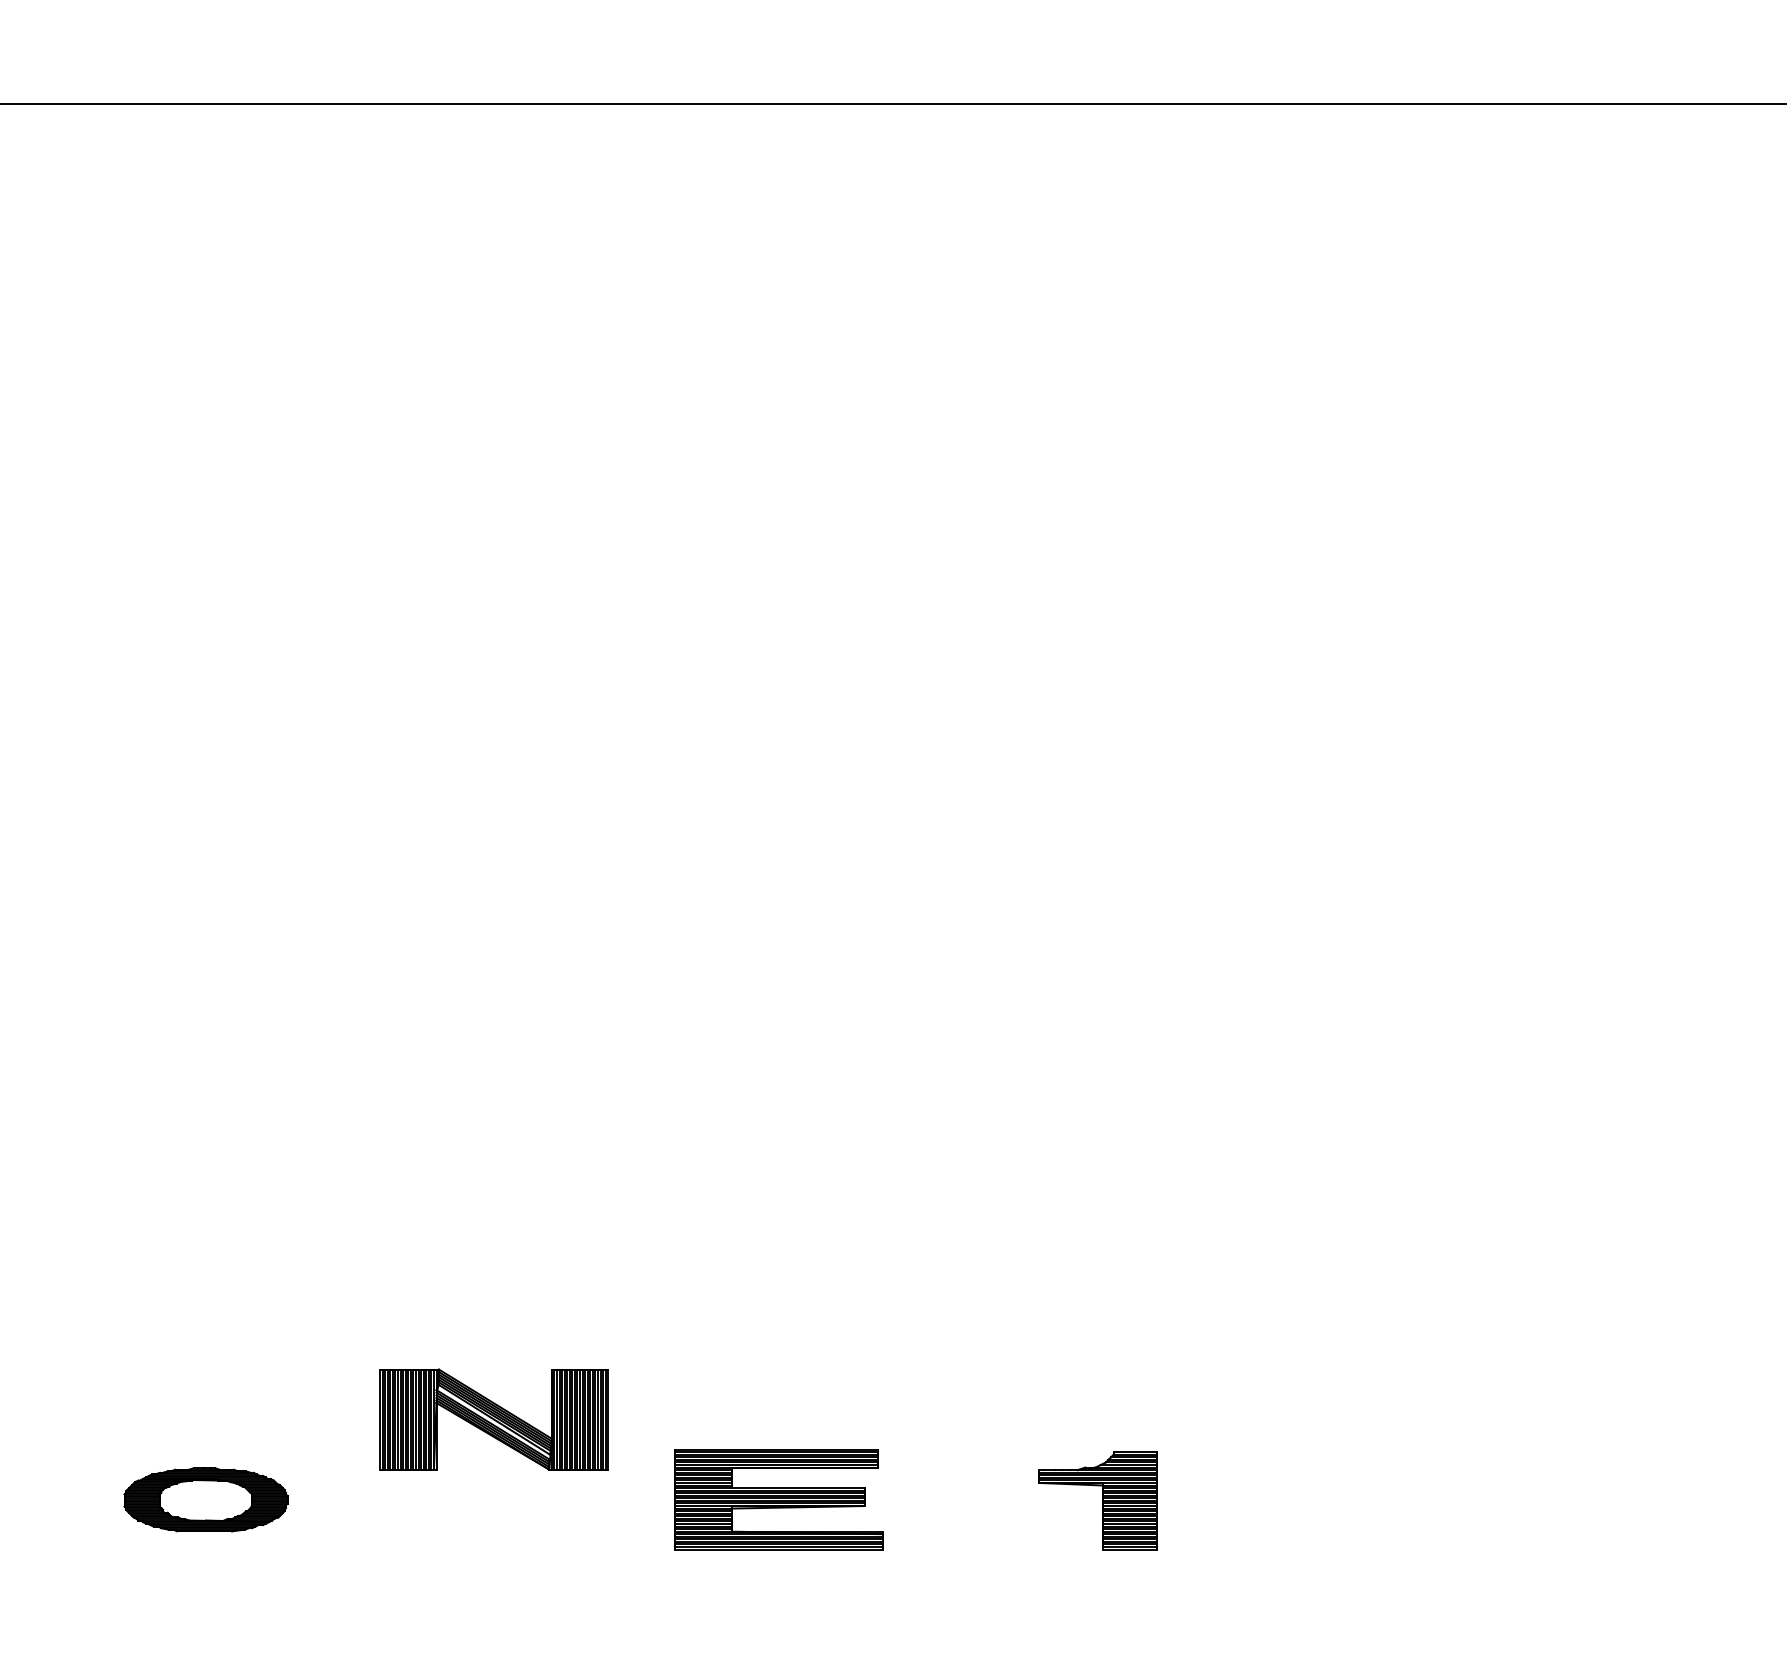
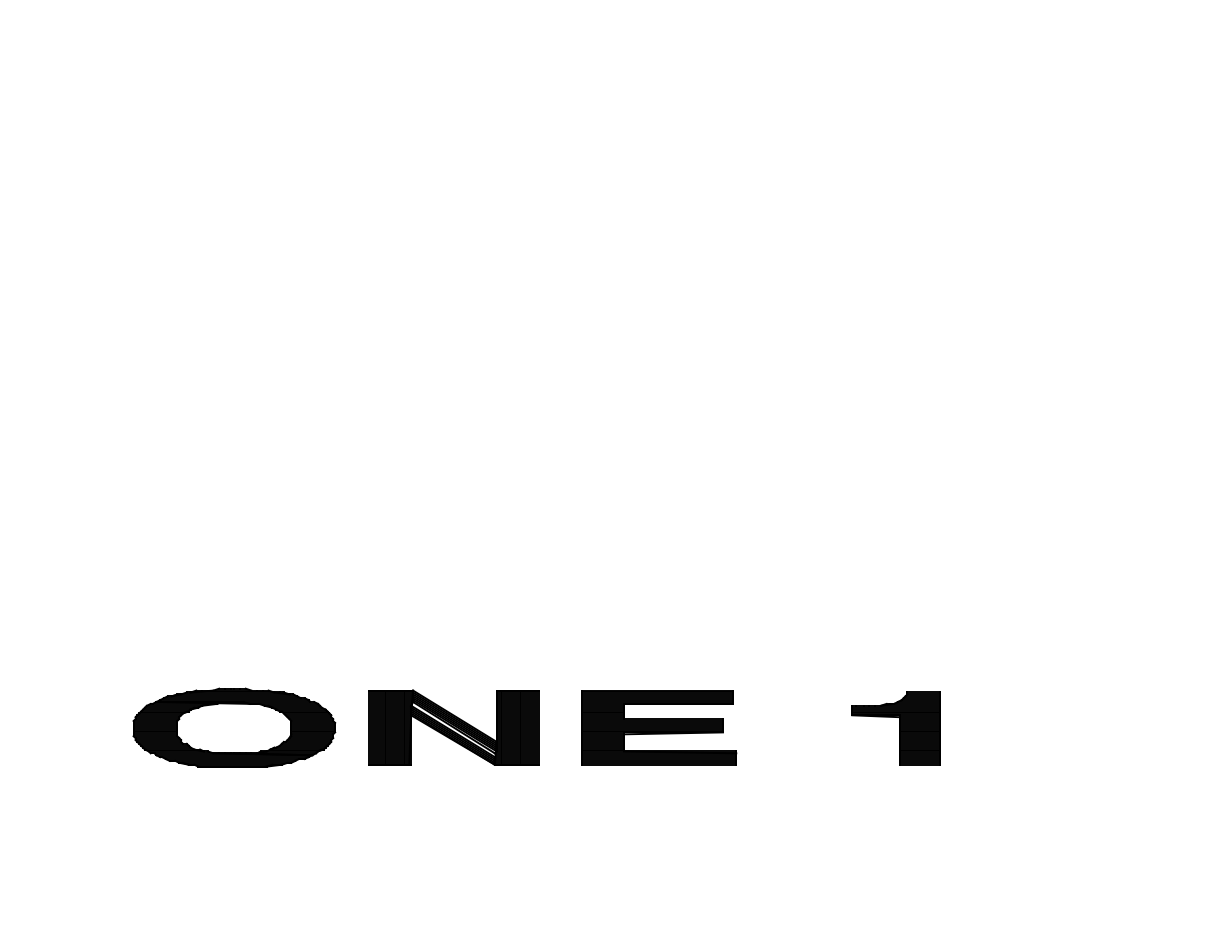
part: (493, 1419) -> (453, 727), moved
part: (205, 1499) -> (233, 727), size x1.67

